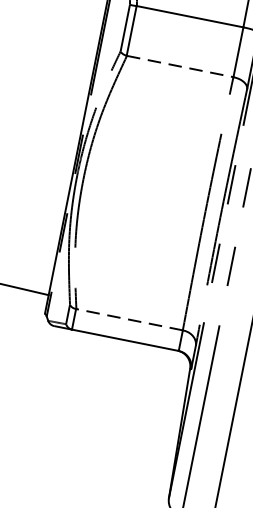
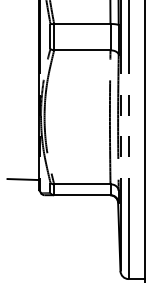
line: (180, 66) -> (82, 50), dashed -> solid
line: (127, 319) -> (81, 184), dashed -> solid

